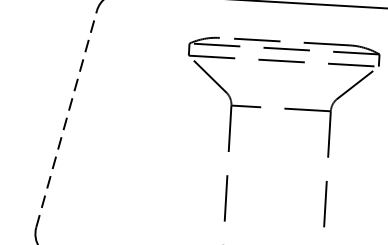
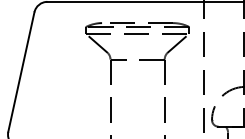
line: (66, 118) -> (21, 71), dashed -> solid

